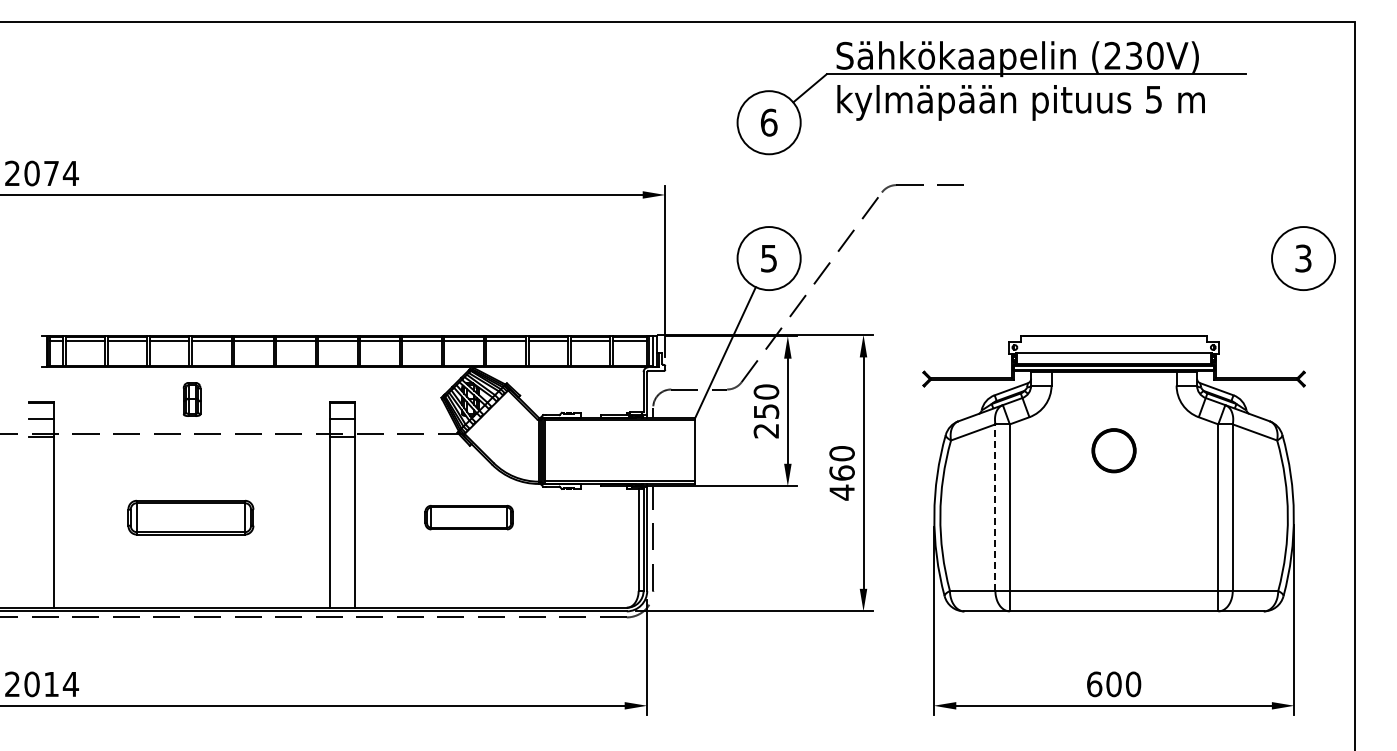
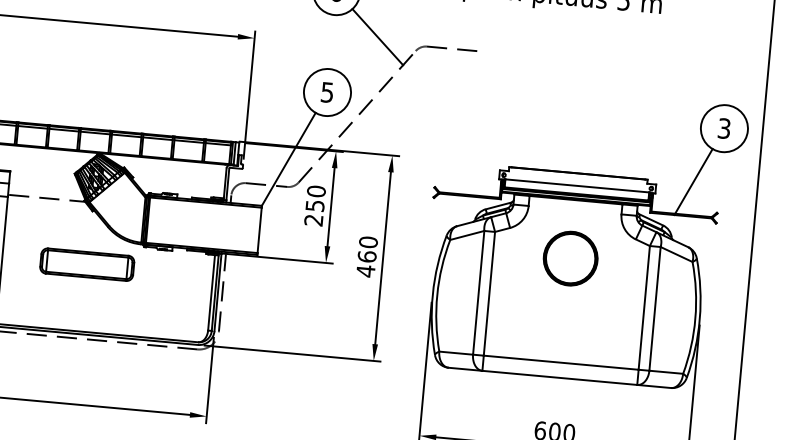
line: (829, 178) -> (377, 37), added
line: (1268, 333) -> (693, 181), added
part: (1113, 450) -> (570, 258), size x1.67
line: (995, 507) -> (478, 292), dashed -> solid
part: (468, 517) -> (86, 264), size x1.43

